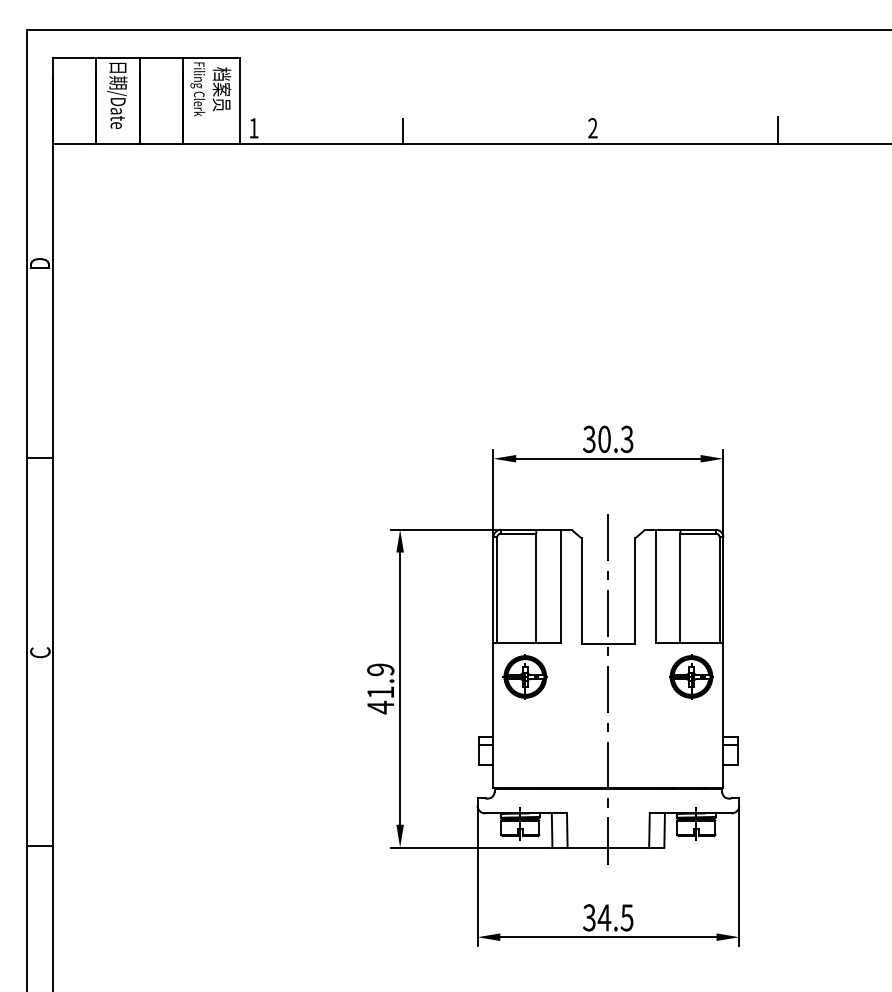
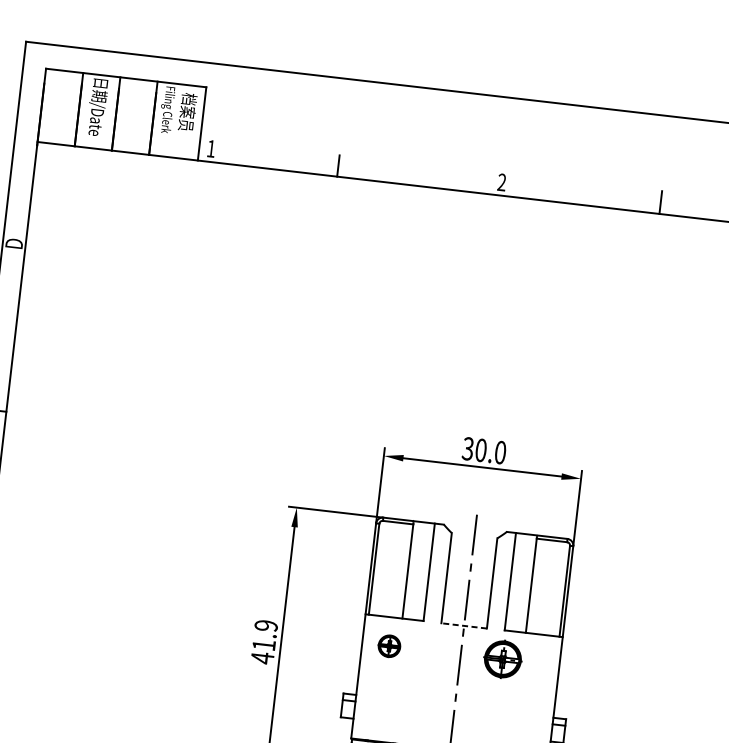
text: (626, 438) -> (500, 451), 30.3 -> 30.0
line: (608, 643) -> (464, 625), solid -> dashed
part: (524, 676) -> (388, 645), size x0.6
part: (691, 676) -> (502, 658), moved

